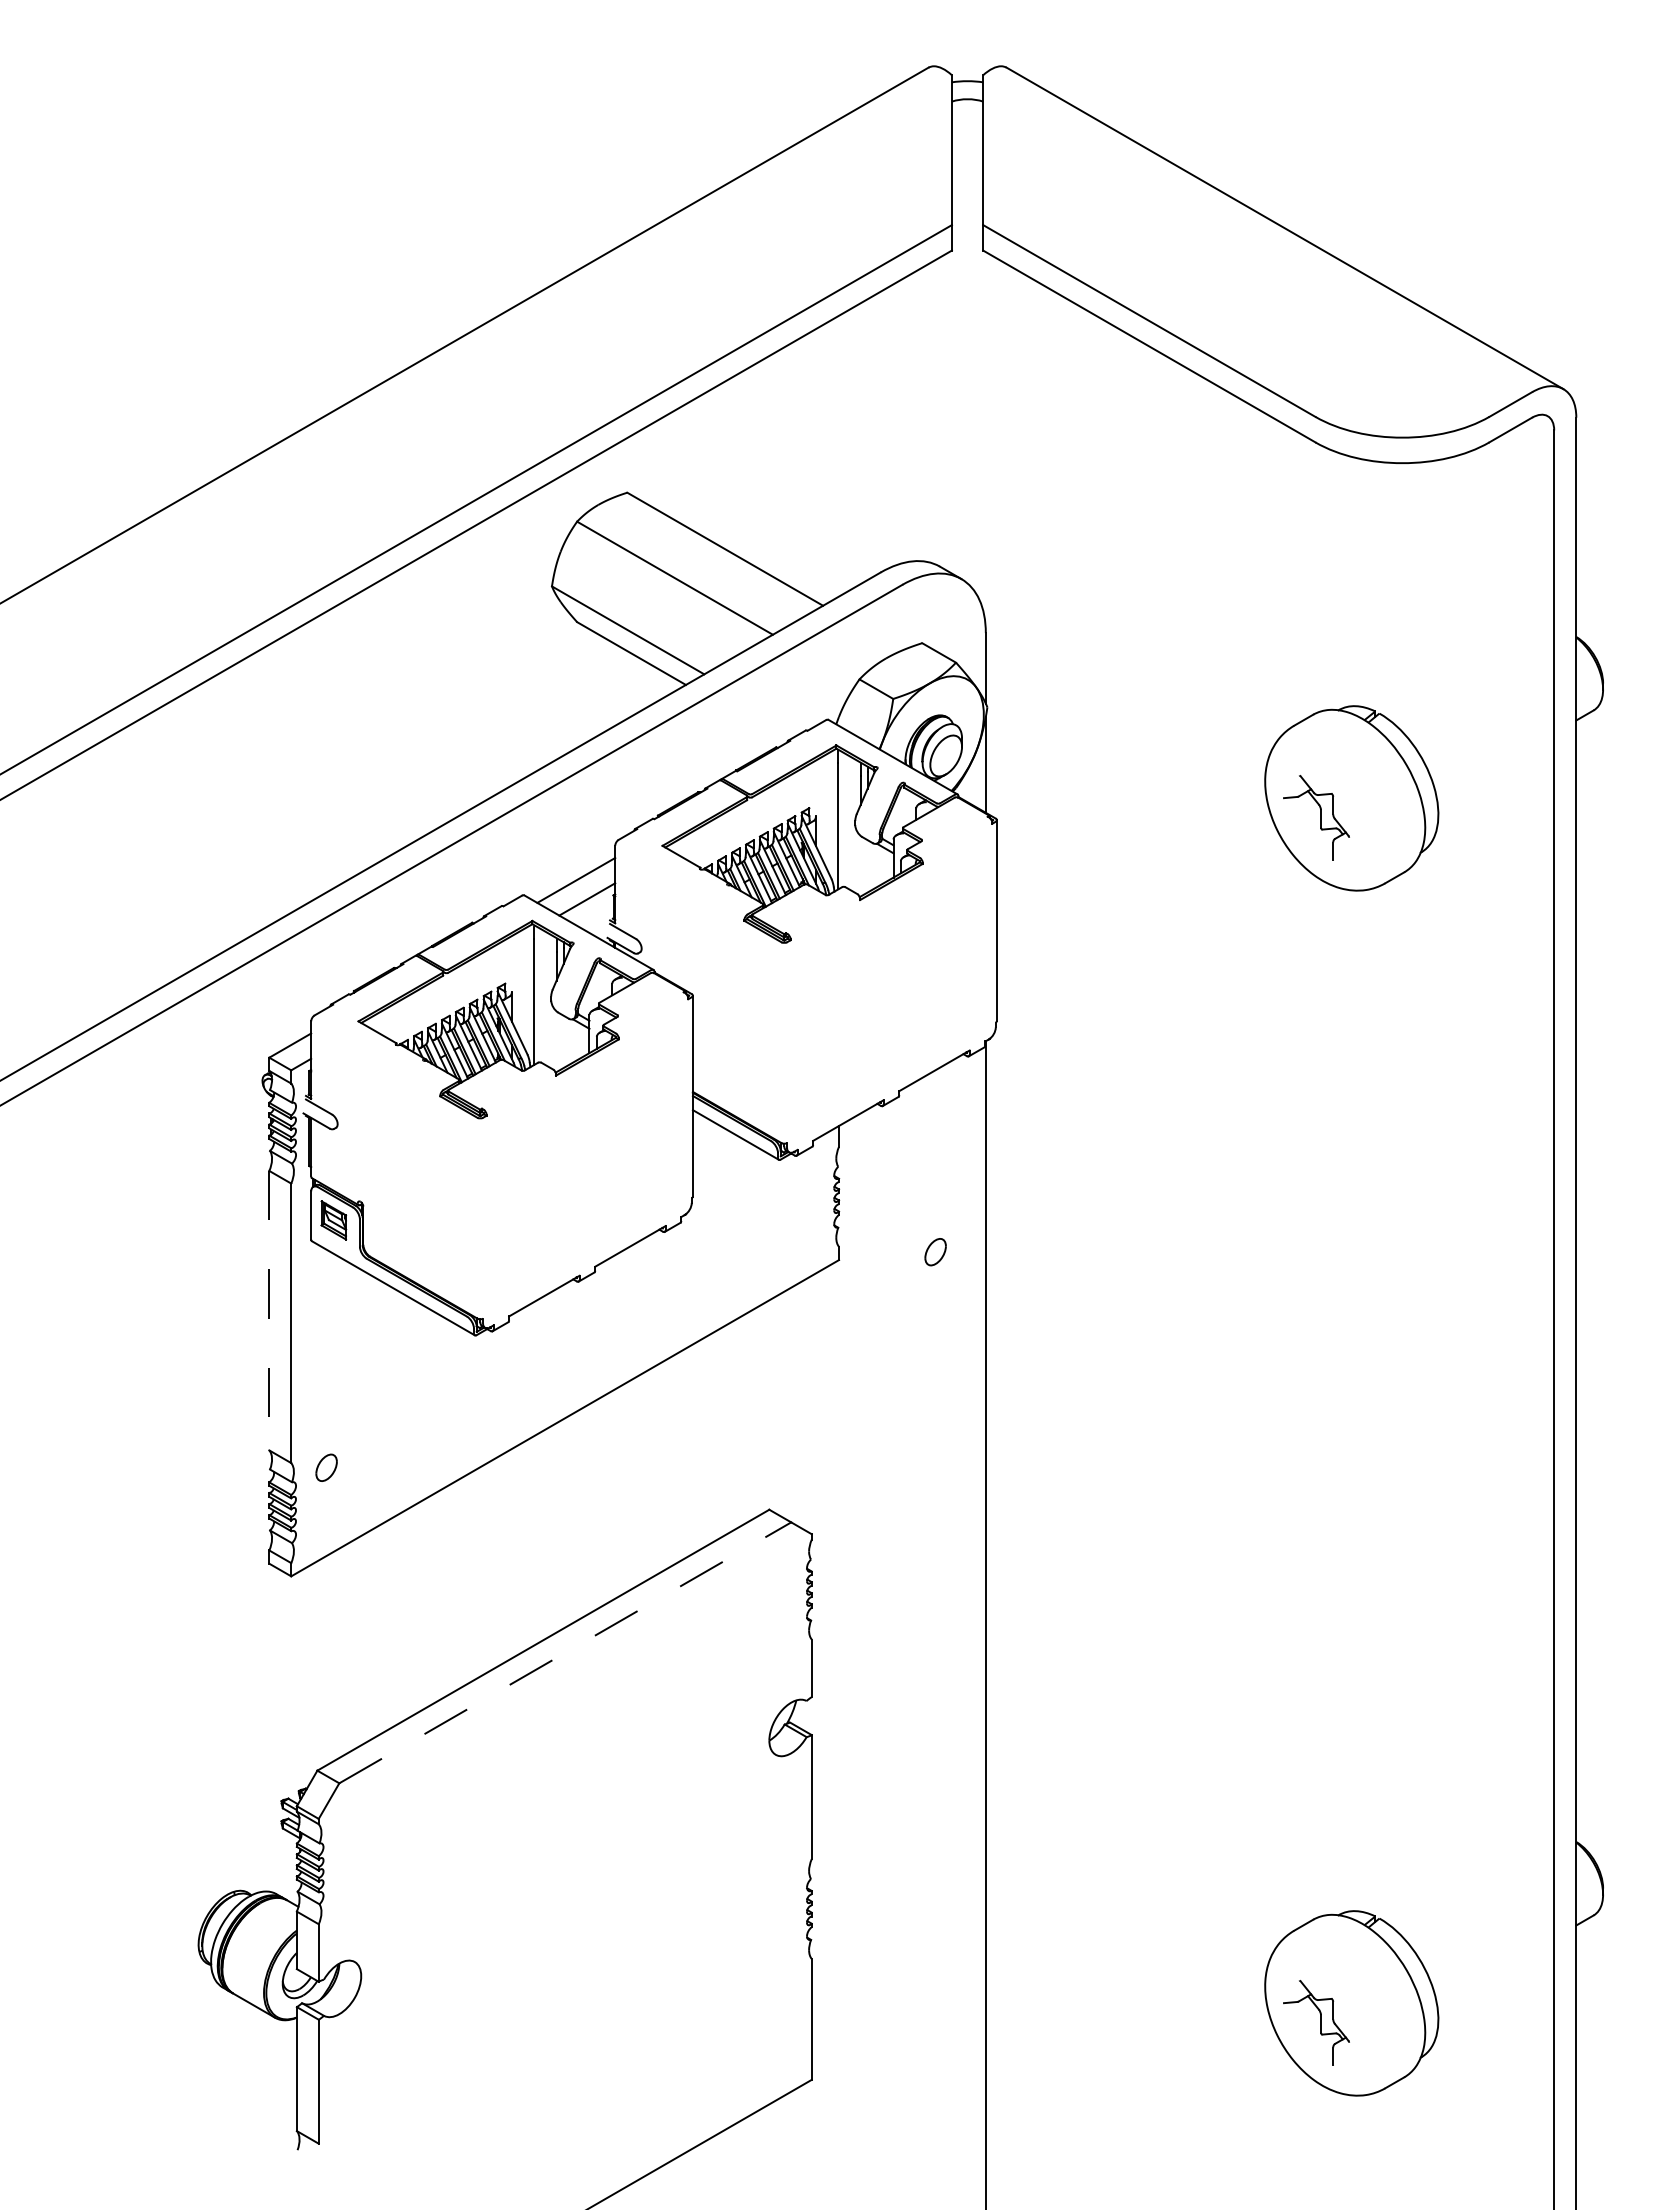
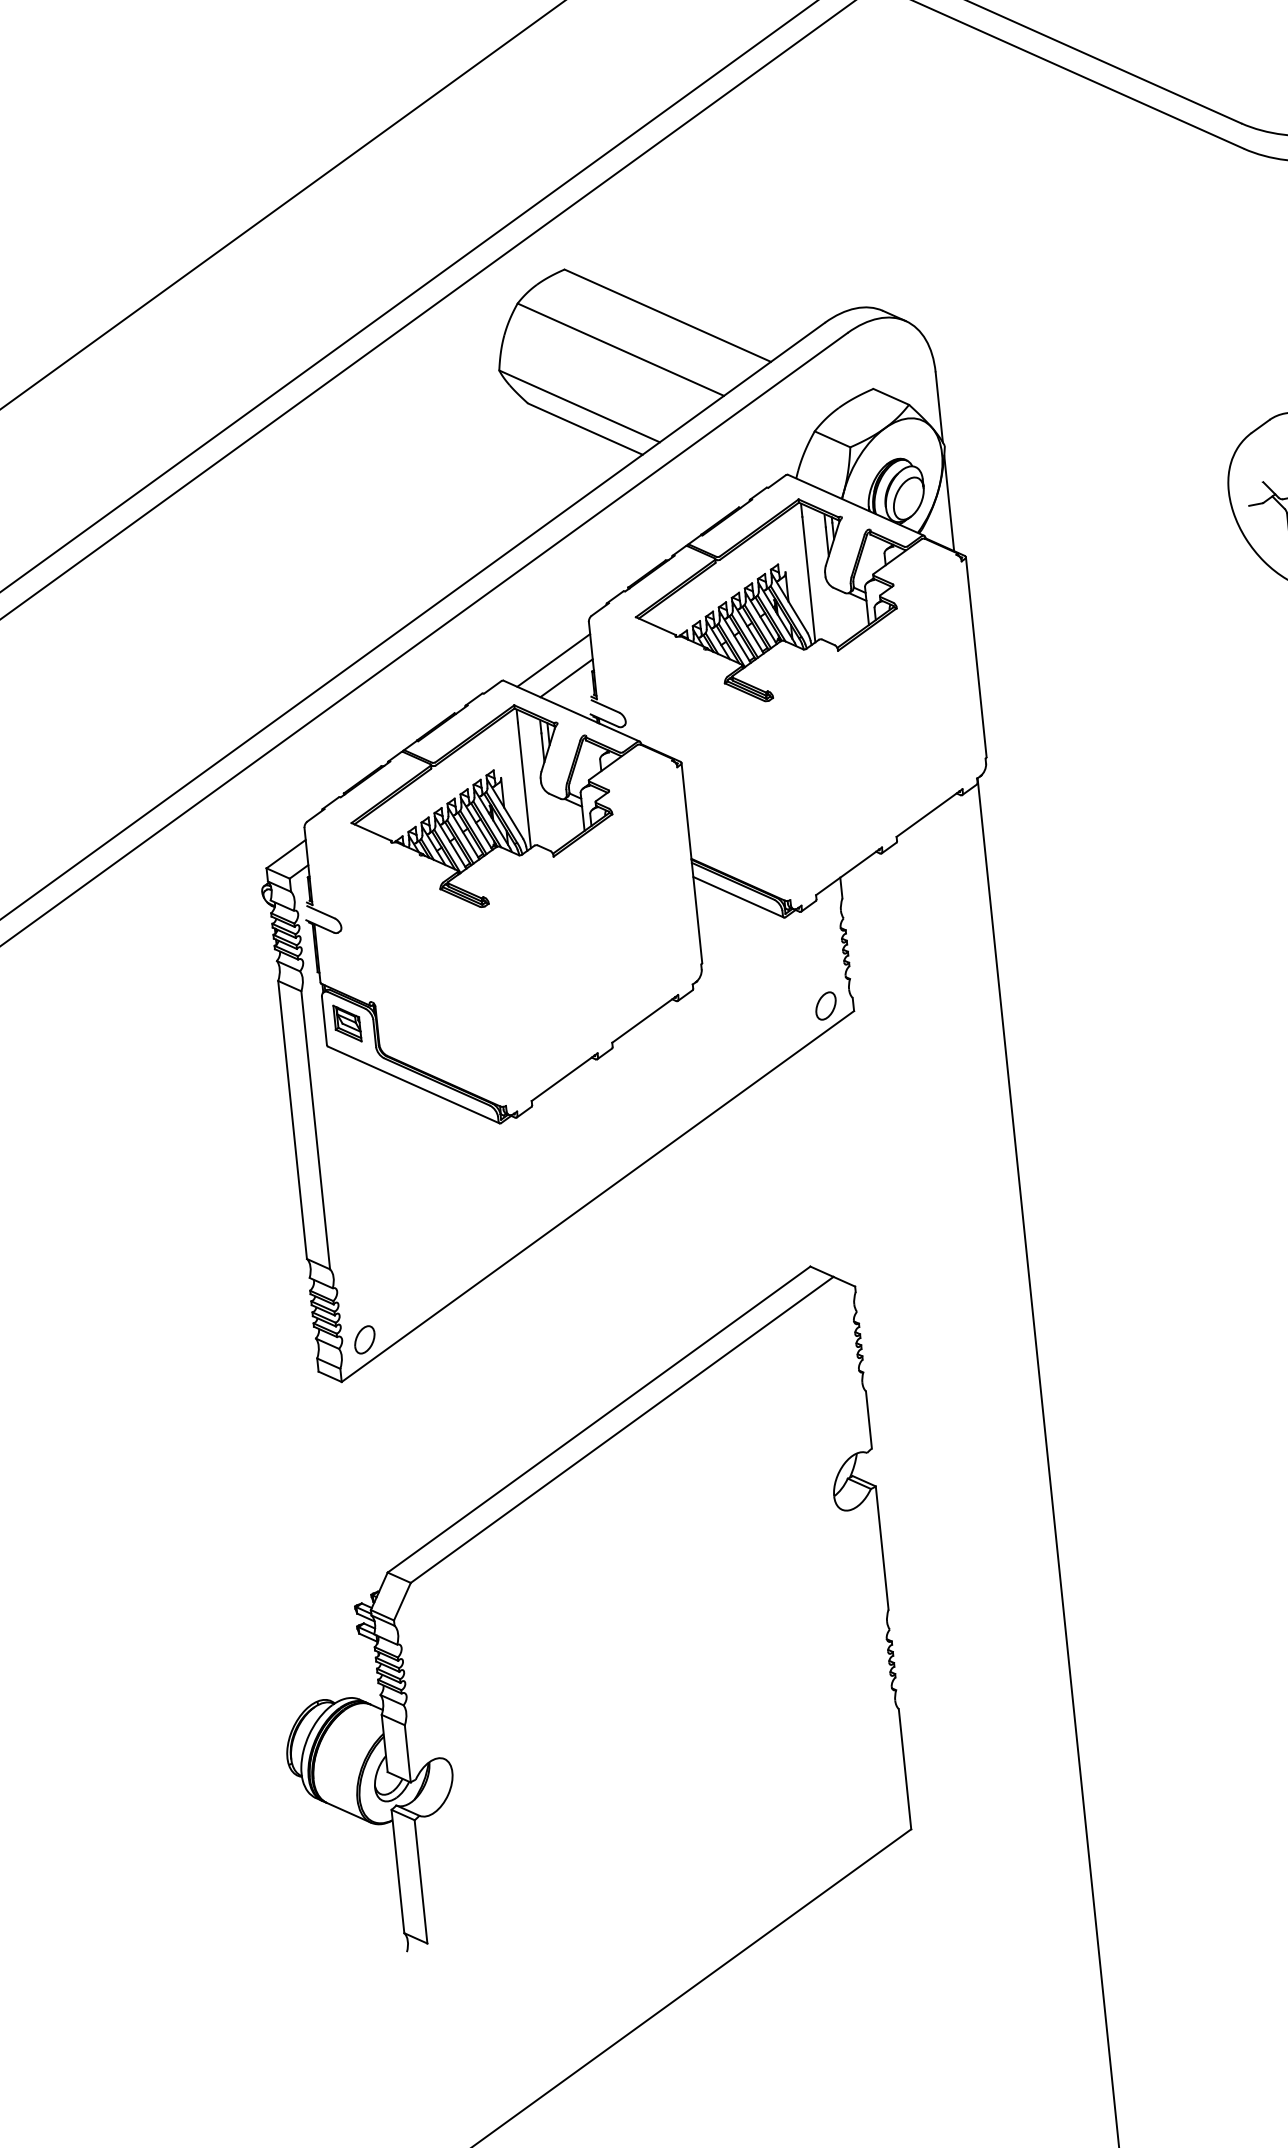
part: (935, 1252) -> (825, 1006), moved
line: (269, 1310) -> (292, 1119), dashed -> solid
part: (326, 1467) -> (364, 1339), moved
line: (565, 1652) -> (622, 1429), dashed -> solid

